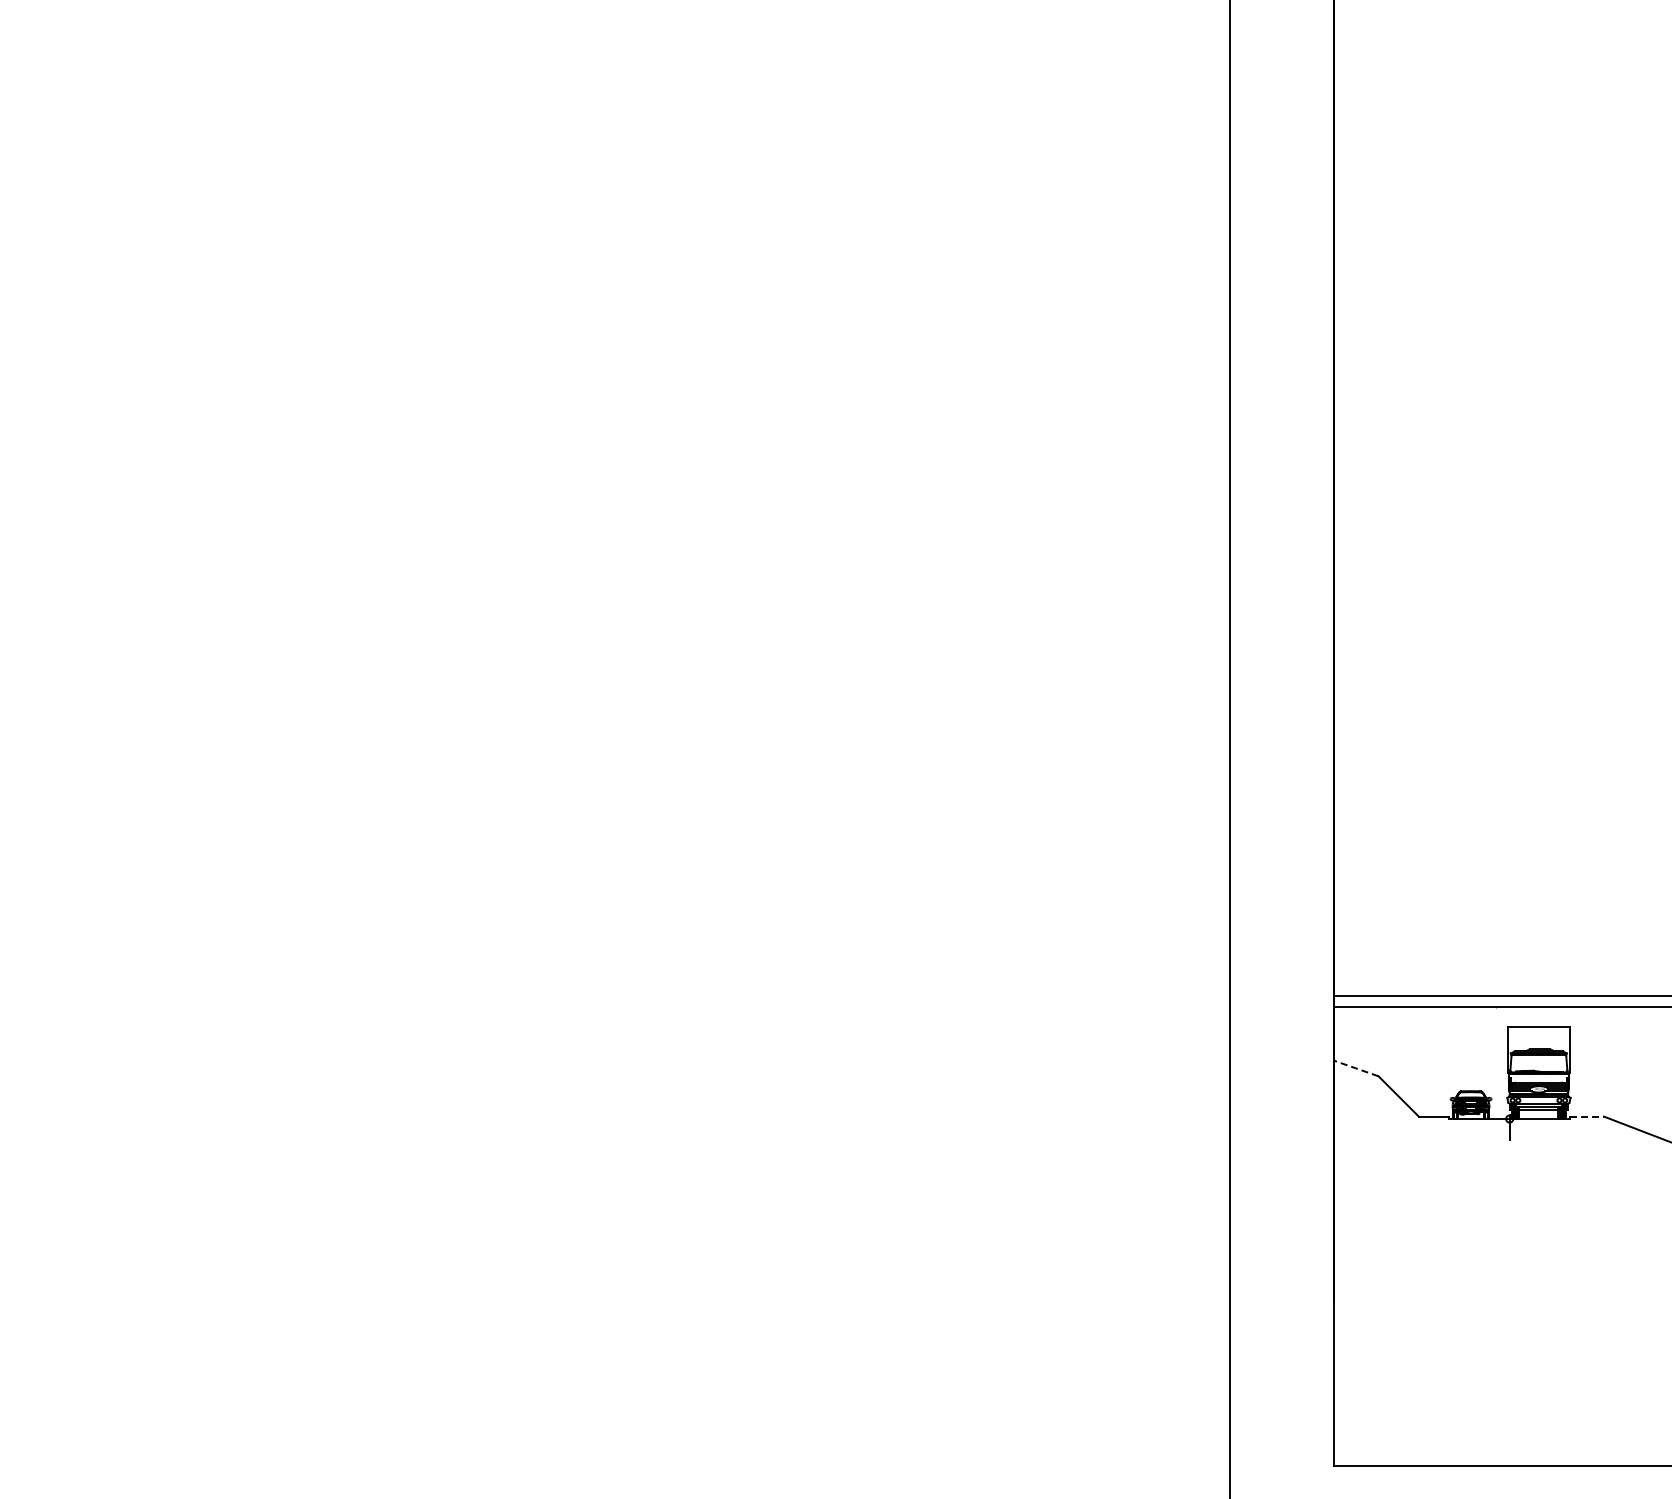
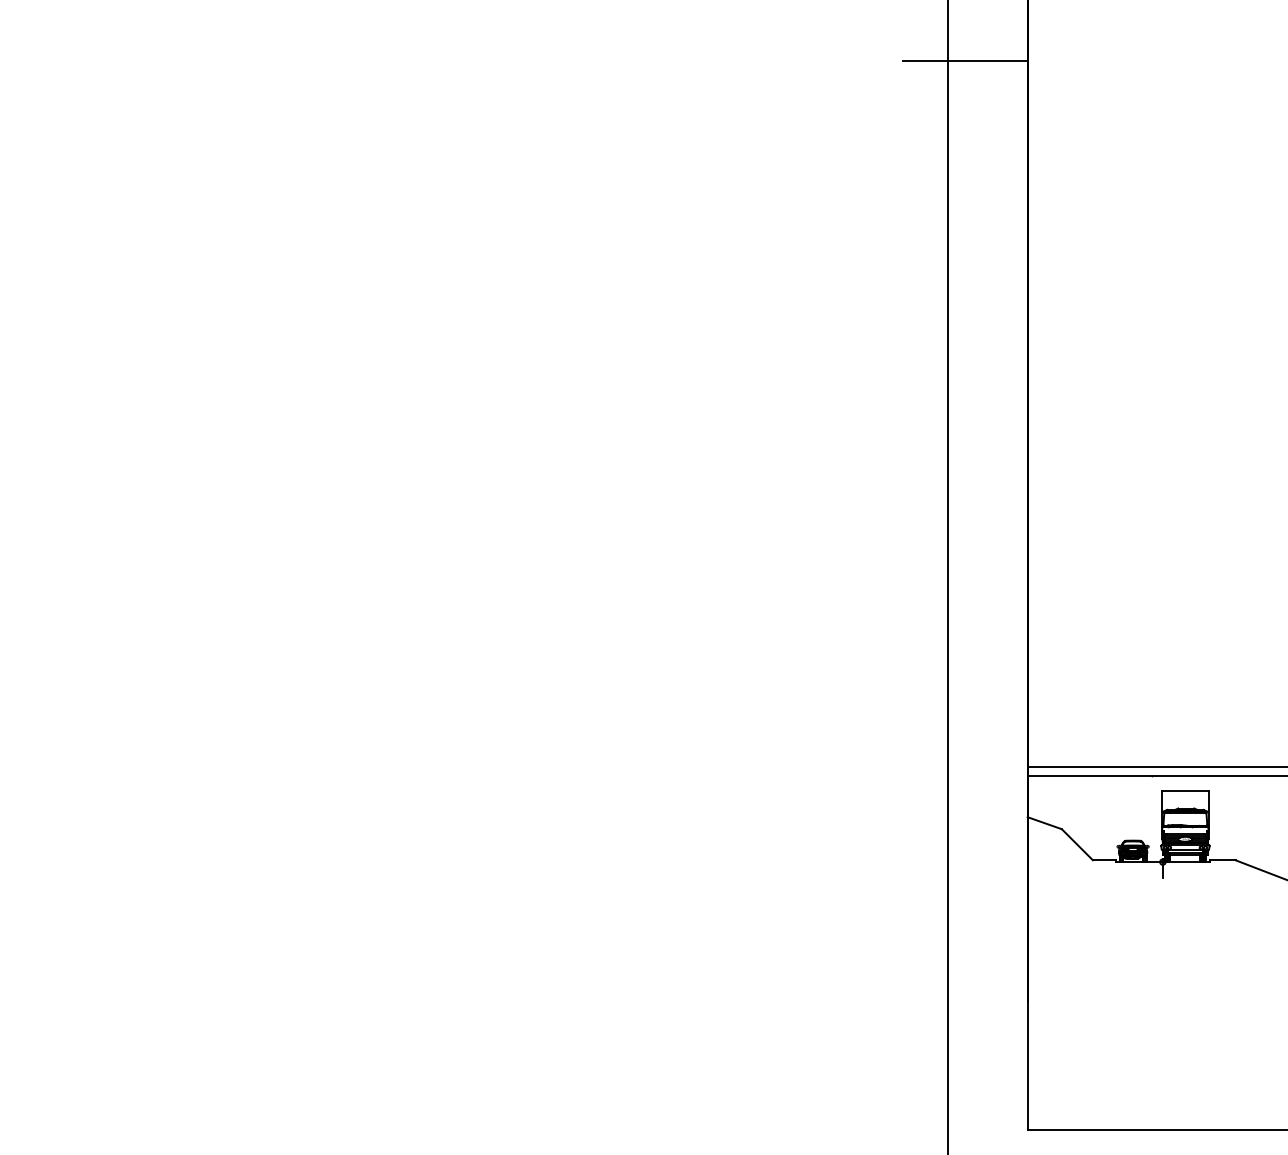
line: (1253, 78) -> (965, 60), added
line: (1356, 1068) -> (1044, 823), dashed -> solid
line: (1587, 1116) -> (1222, 860), dashed -> solid

